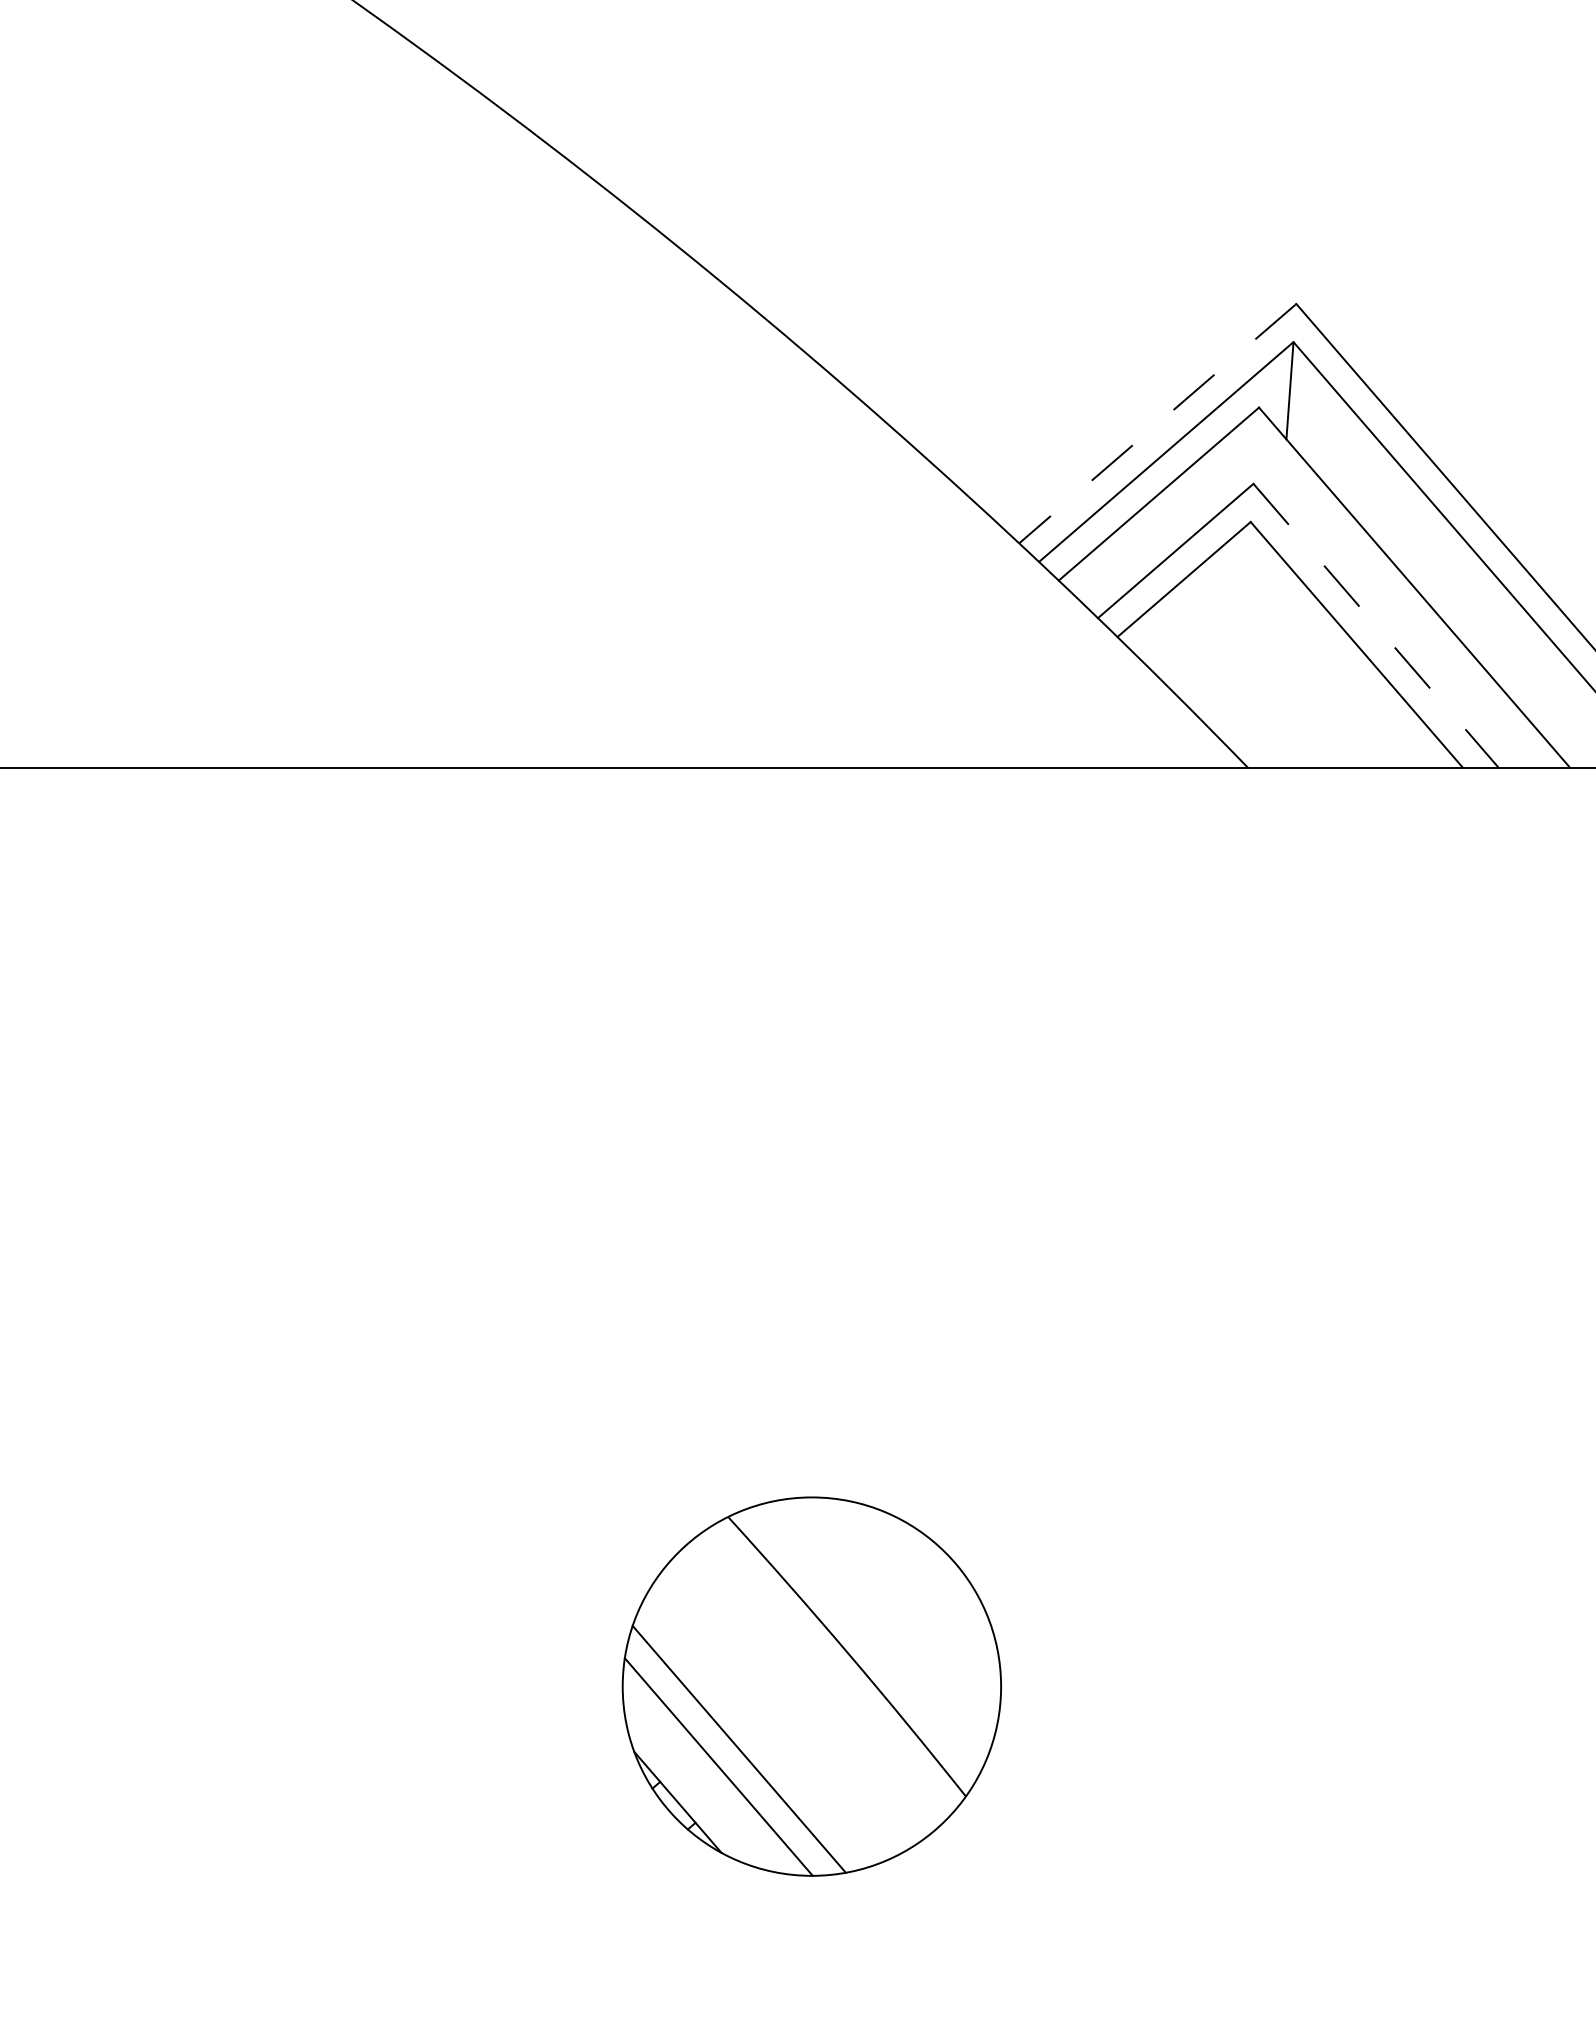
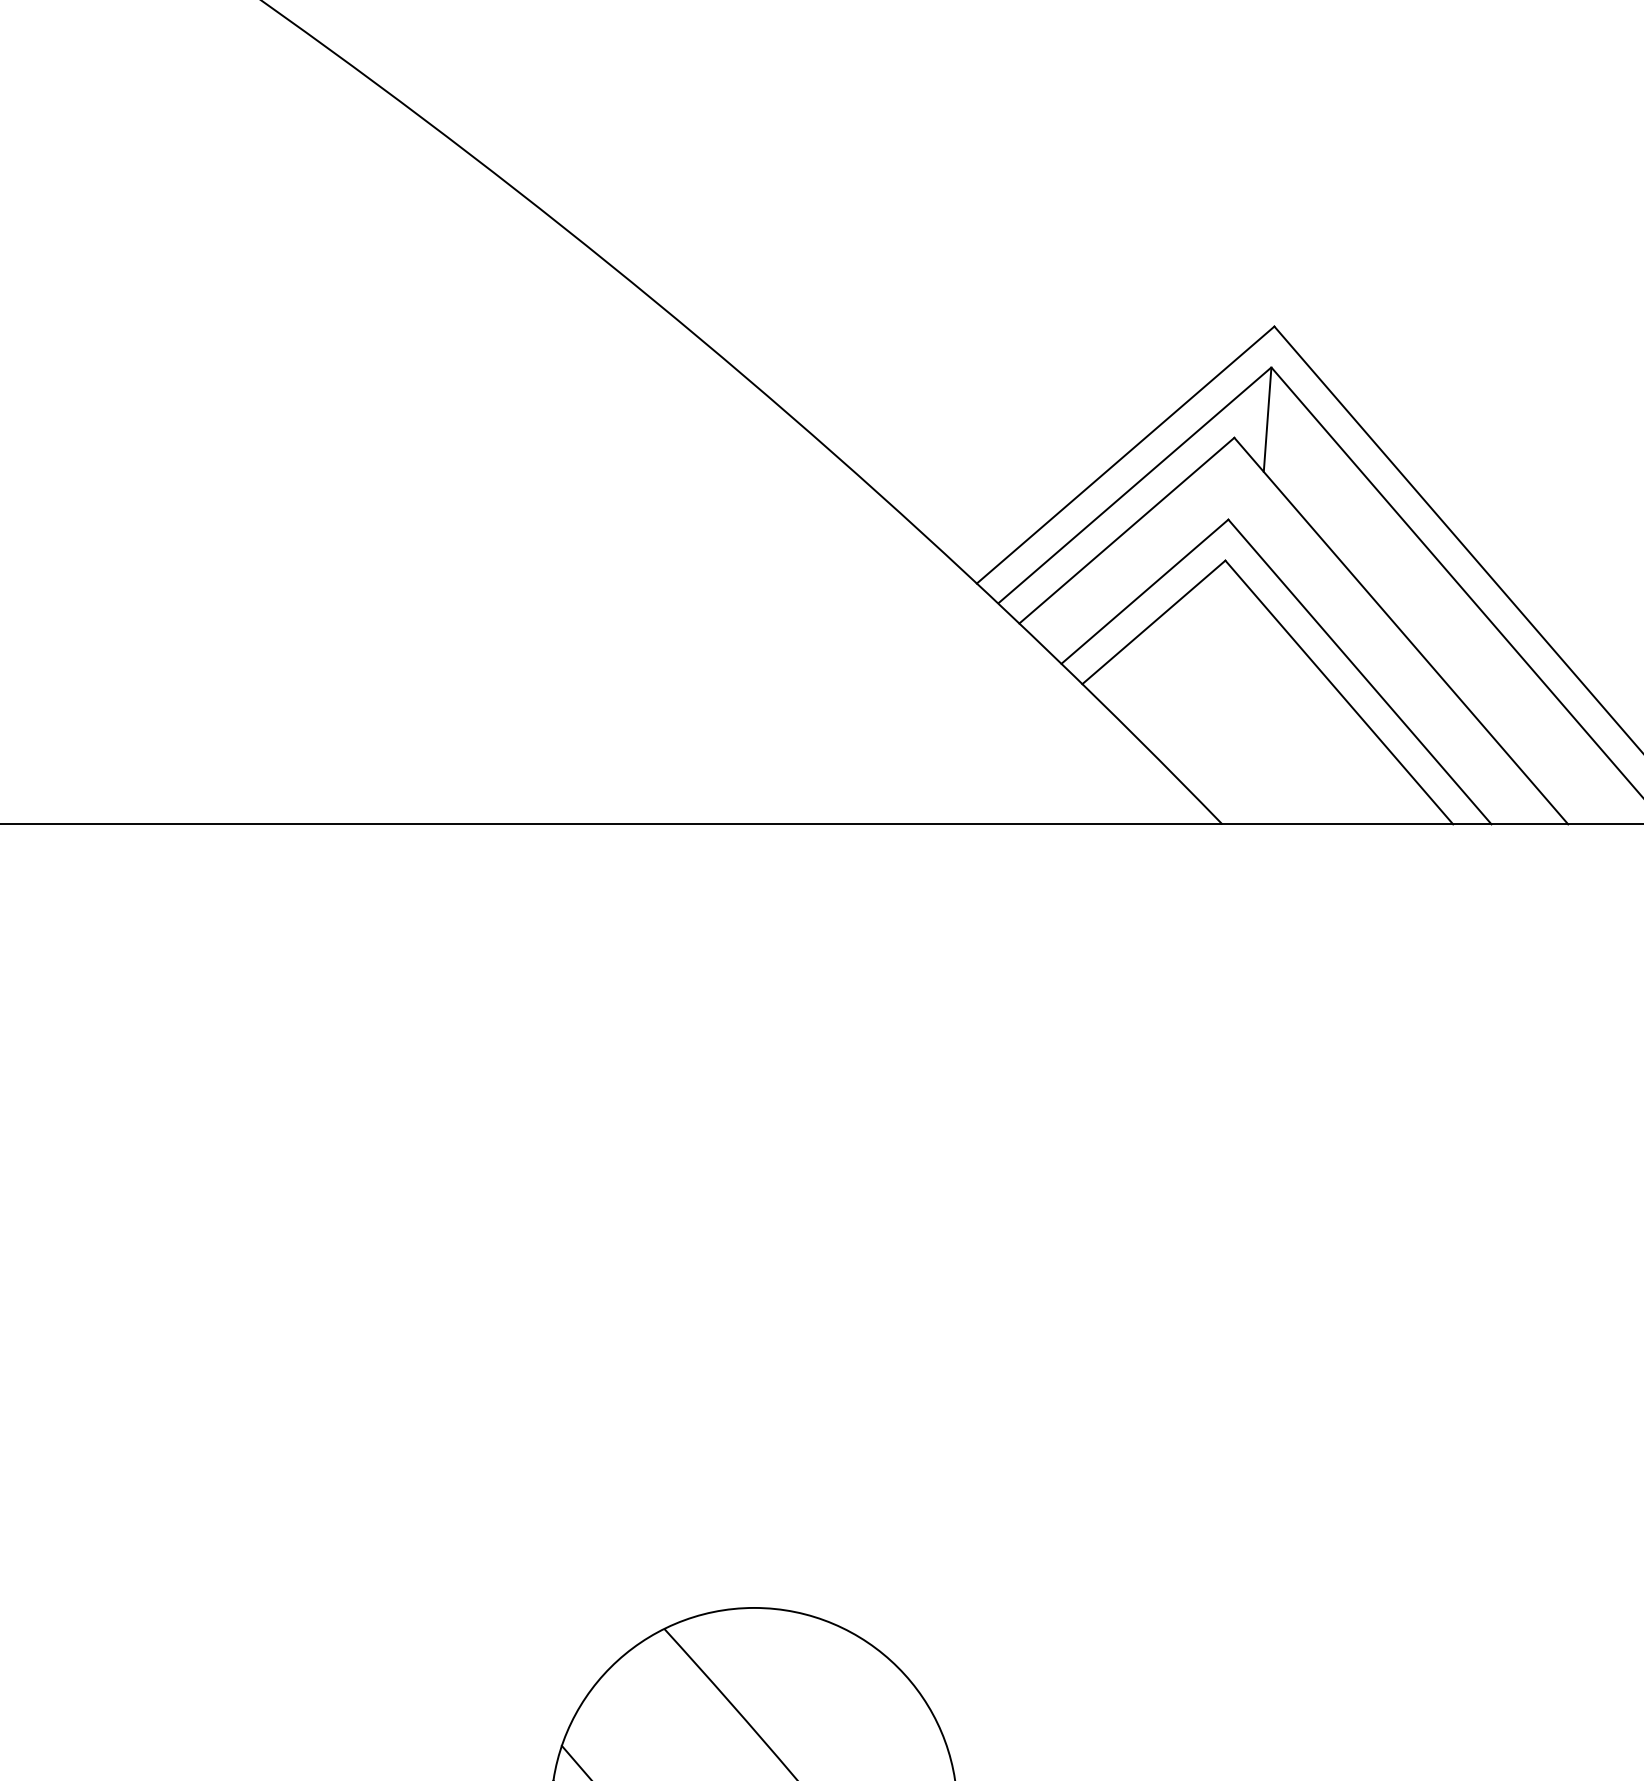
line: (1157, 424) -> (1125, 455), dashed -> solid
line: (1376, 626) -> (1360, 672), dashed -> solid

